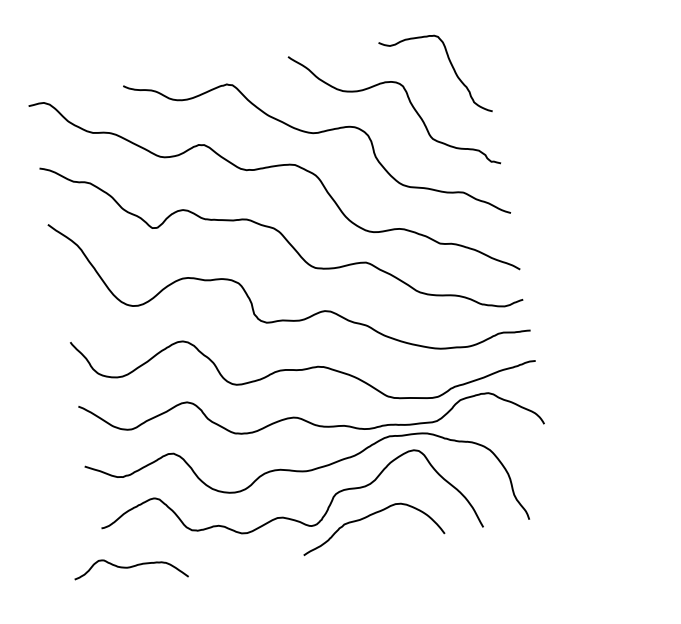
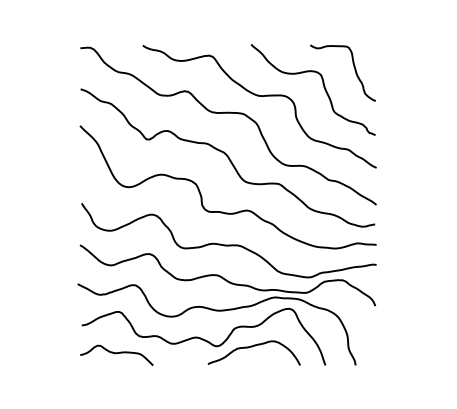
curve: (129, 569) -> (116, 354), moved

